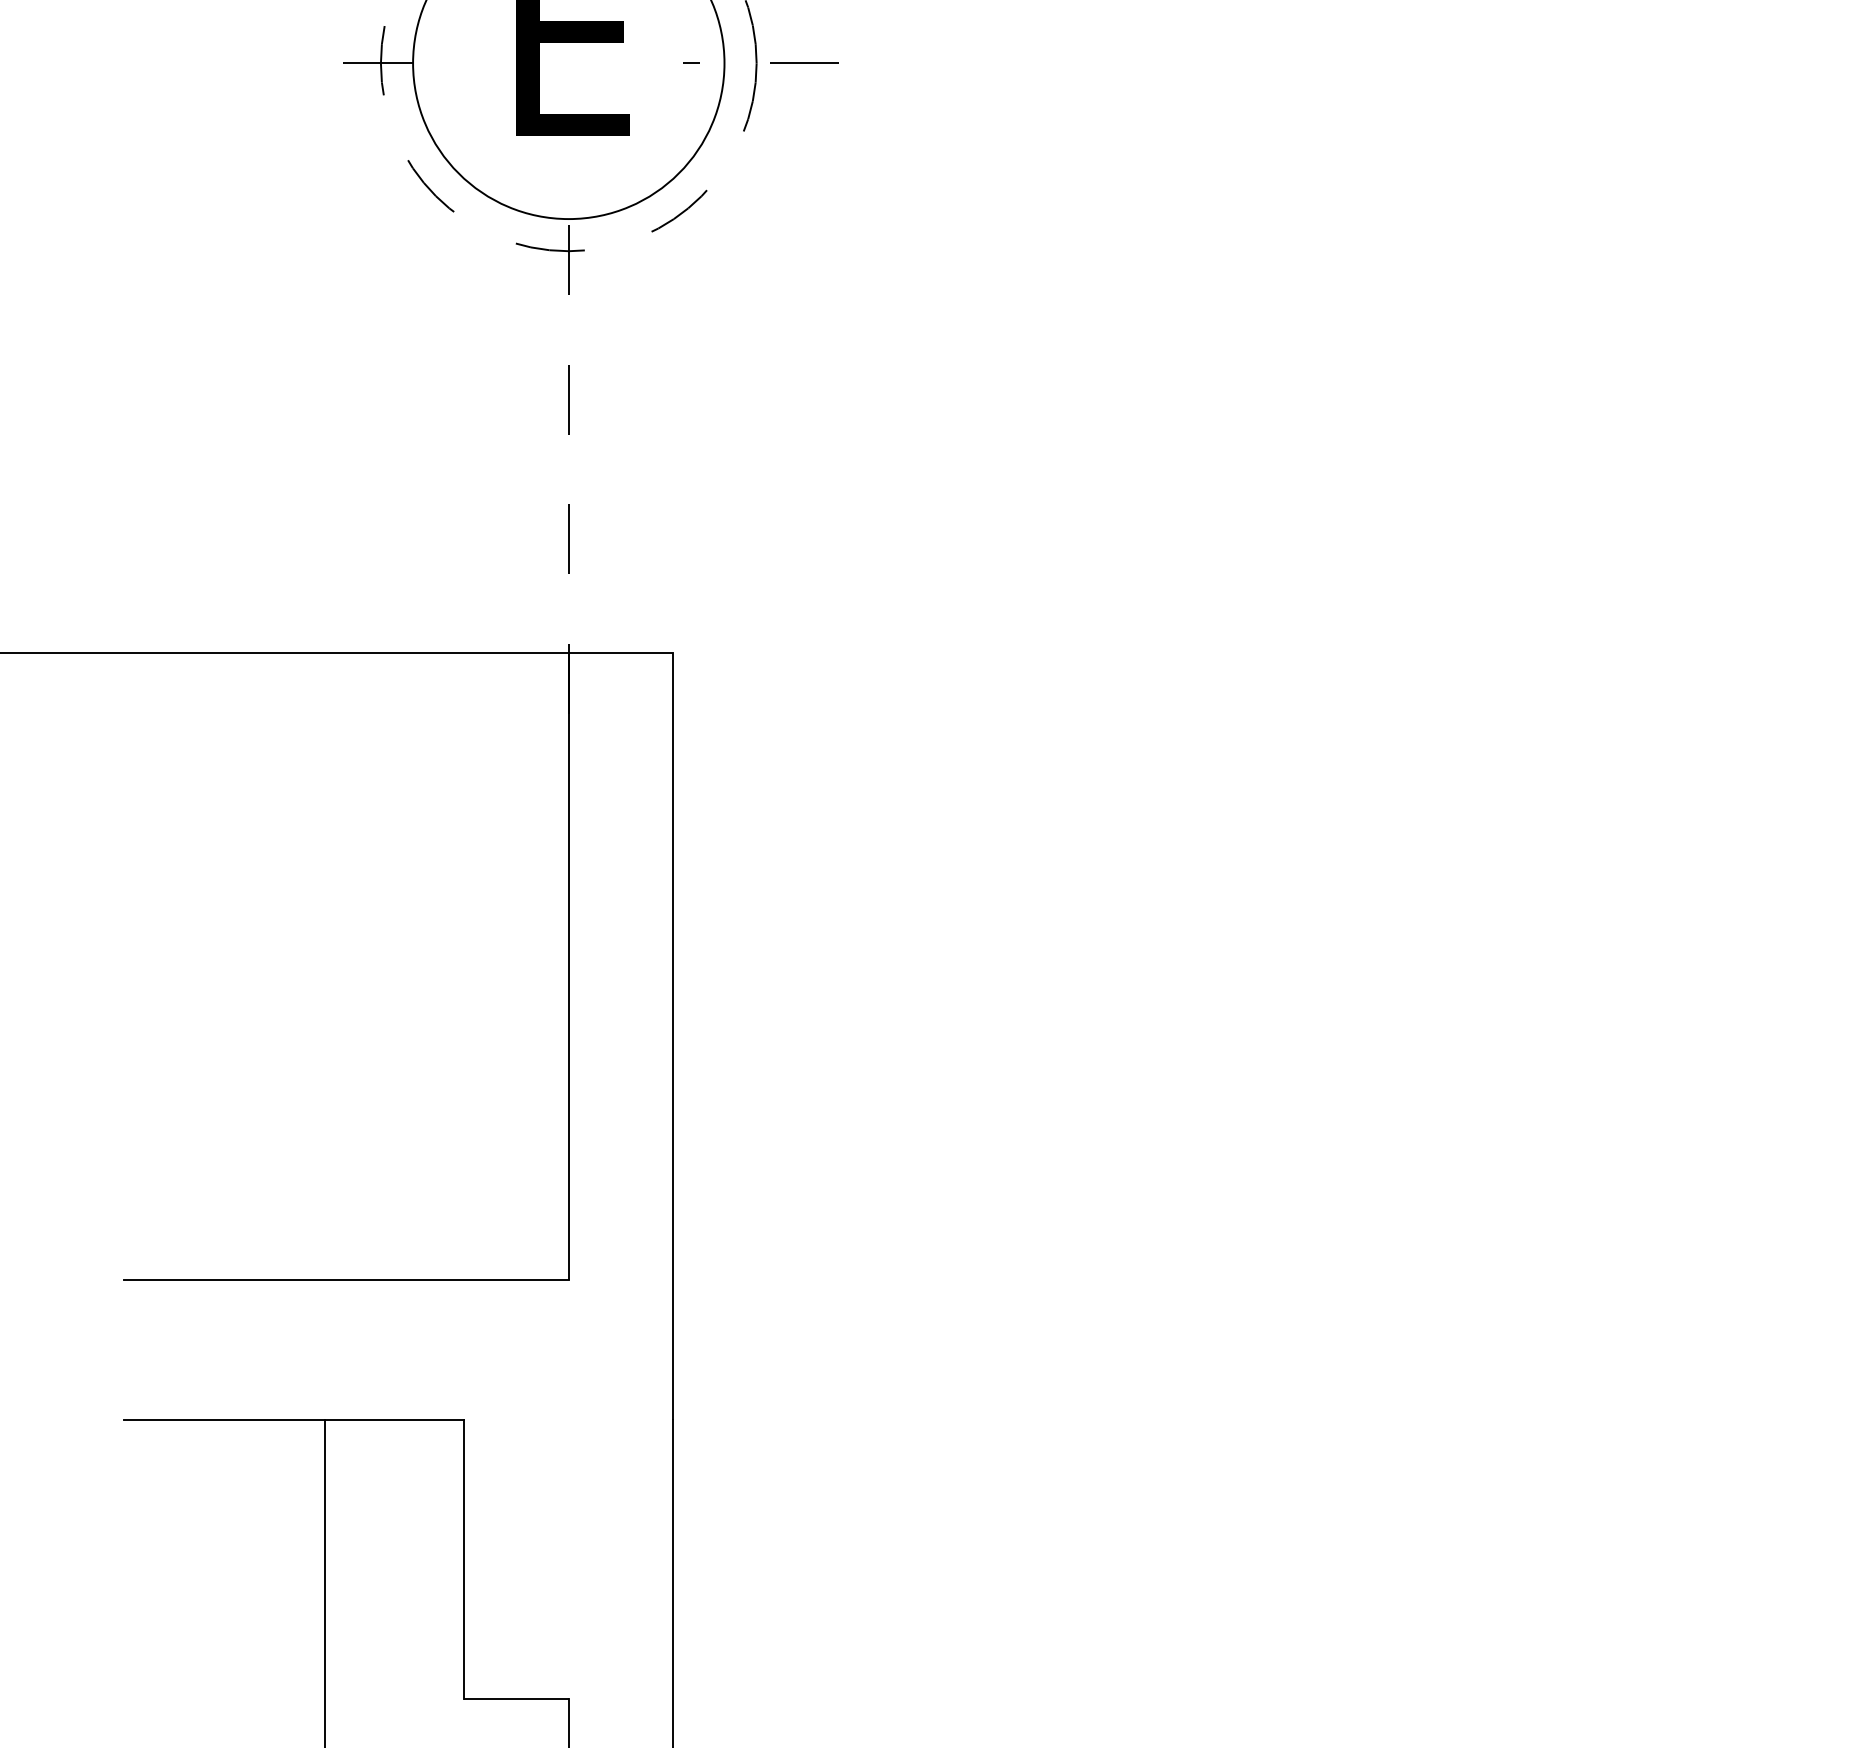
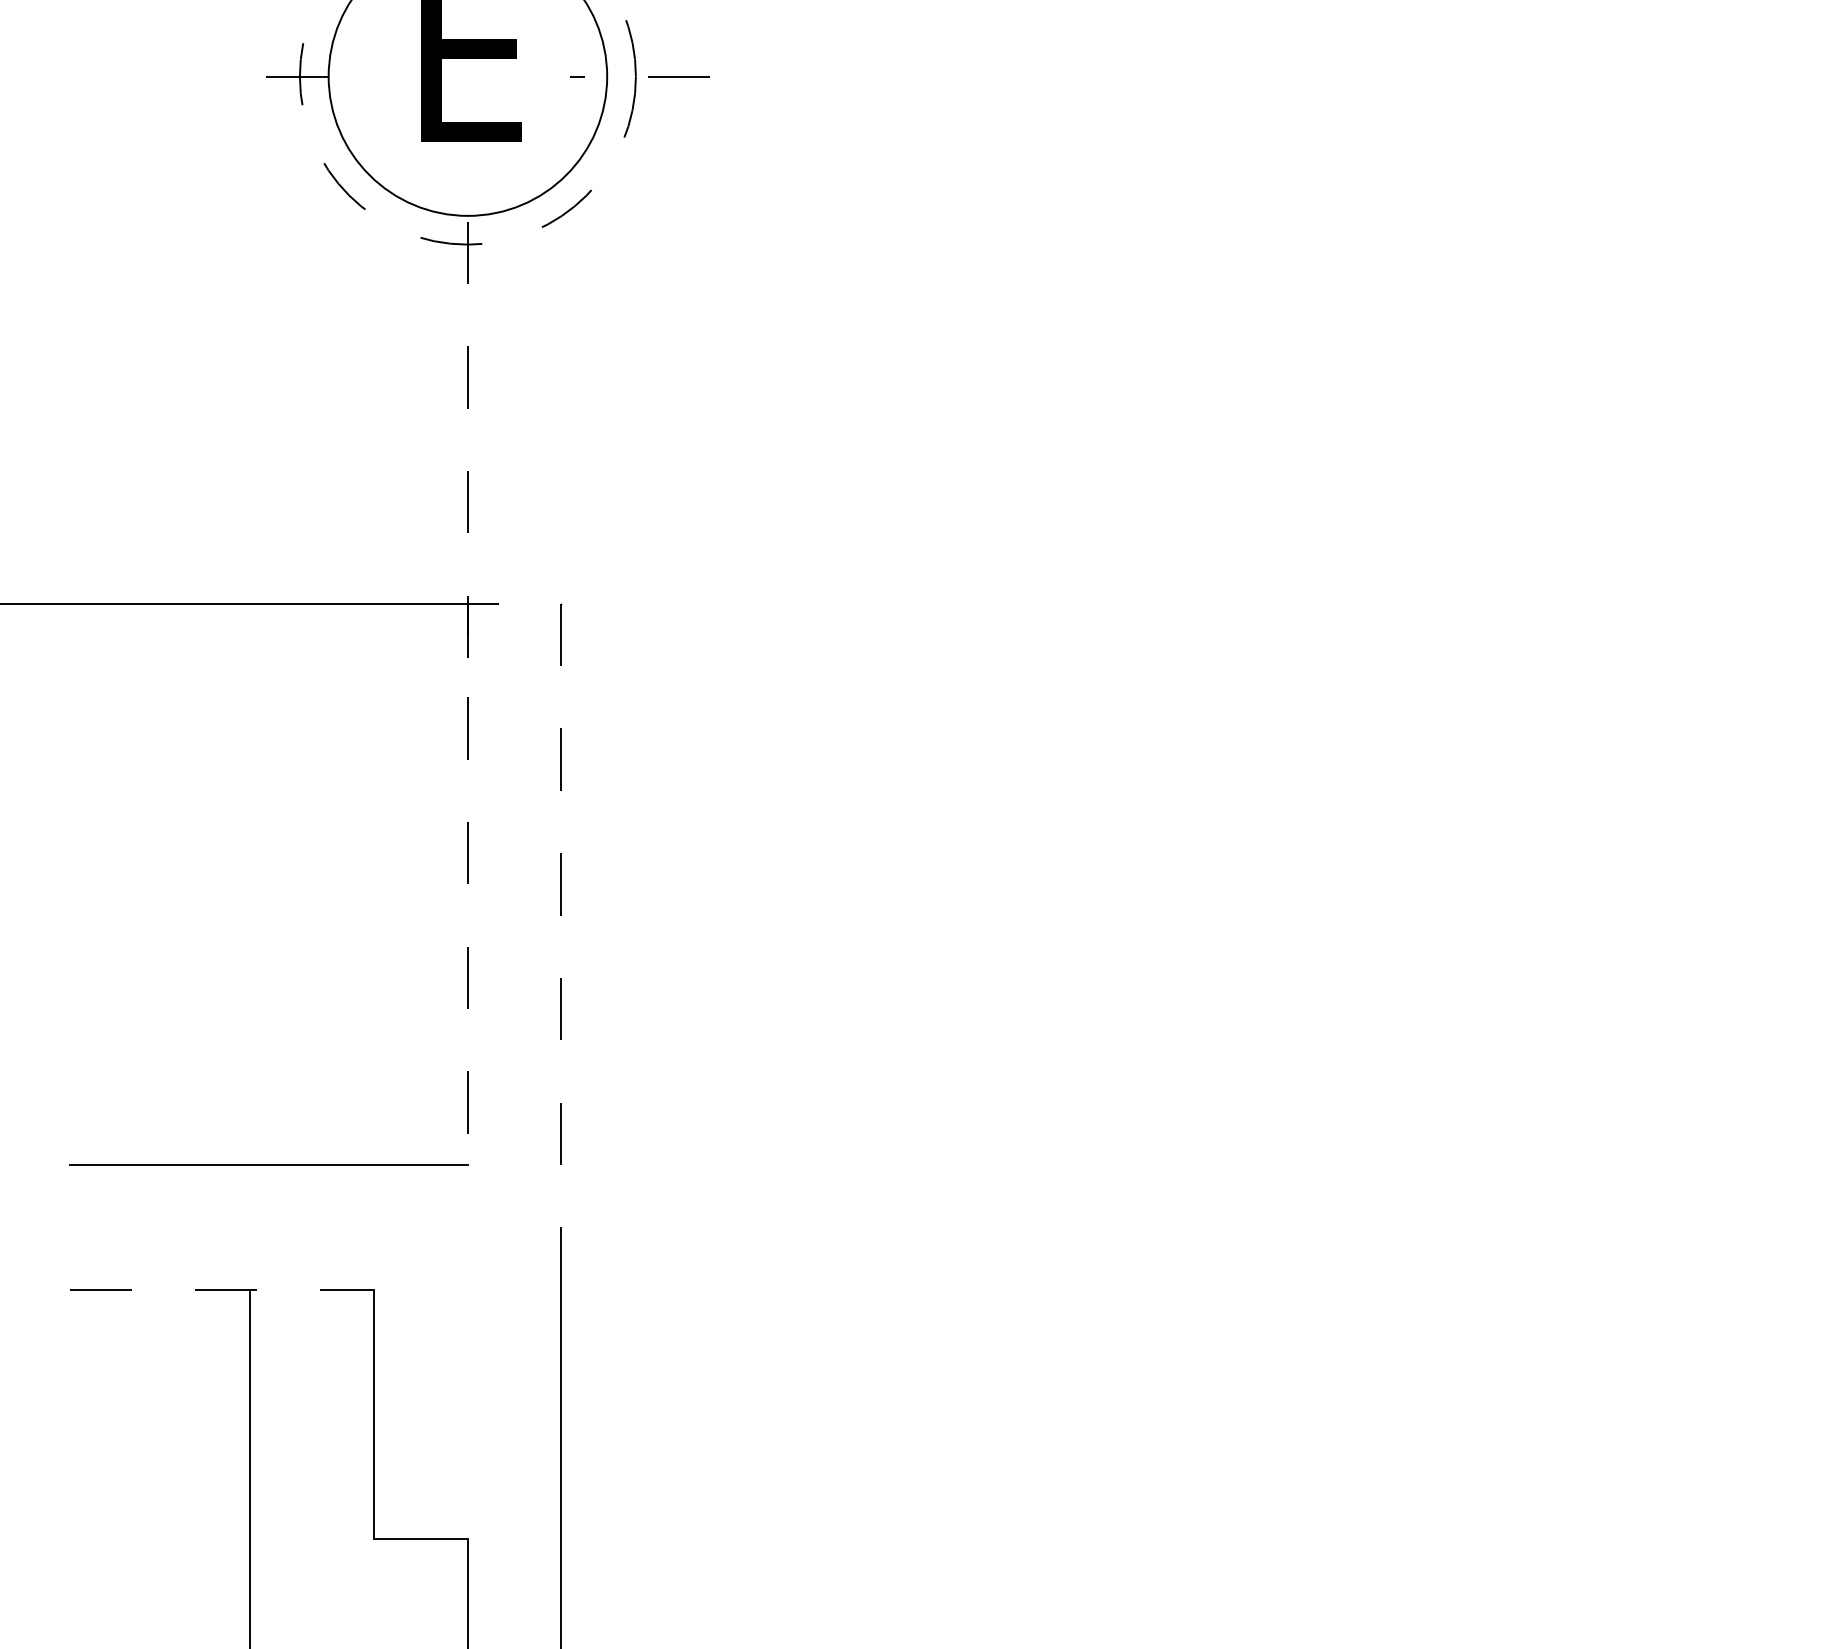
line: (673, 668) -> (561, 617), solid -> dashed
line: (294, 1419) -> (222, 1289), solid -> dashed

